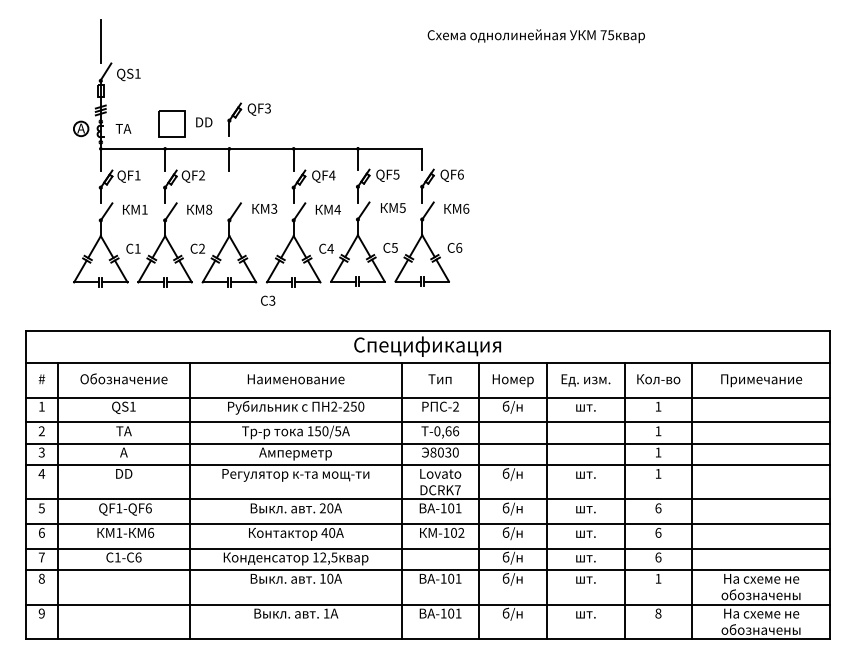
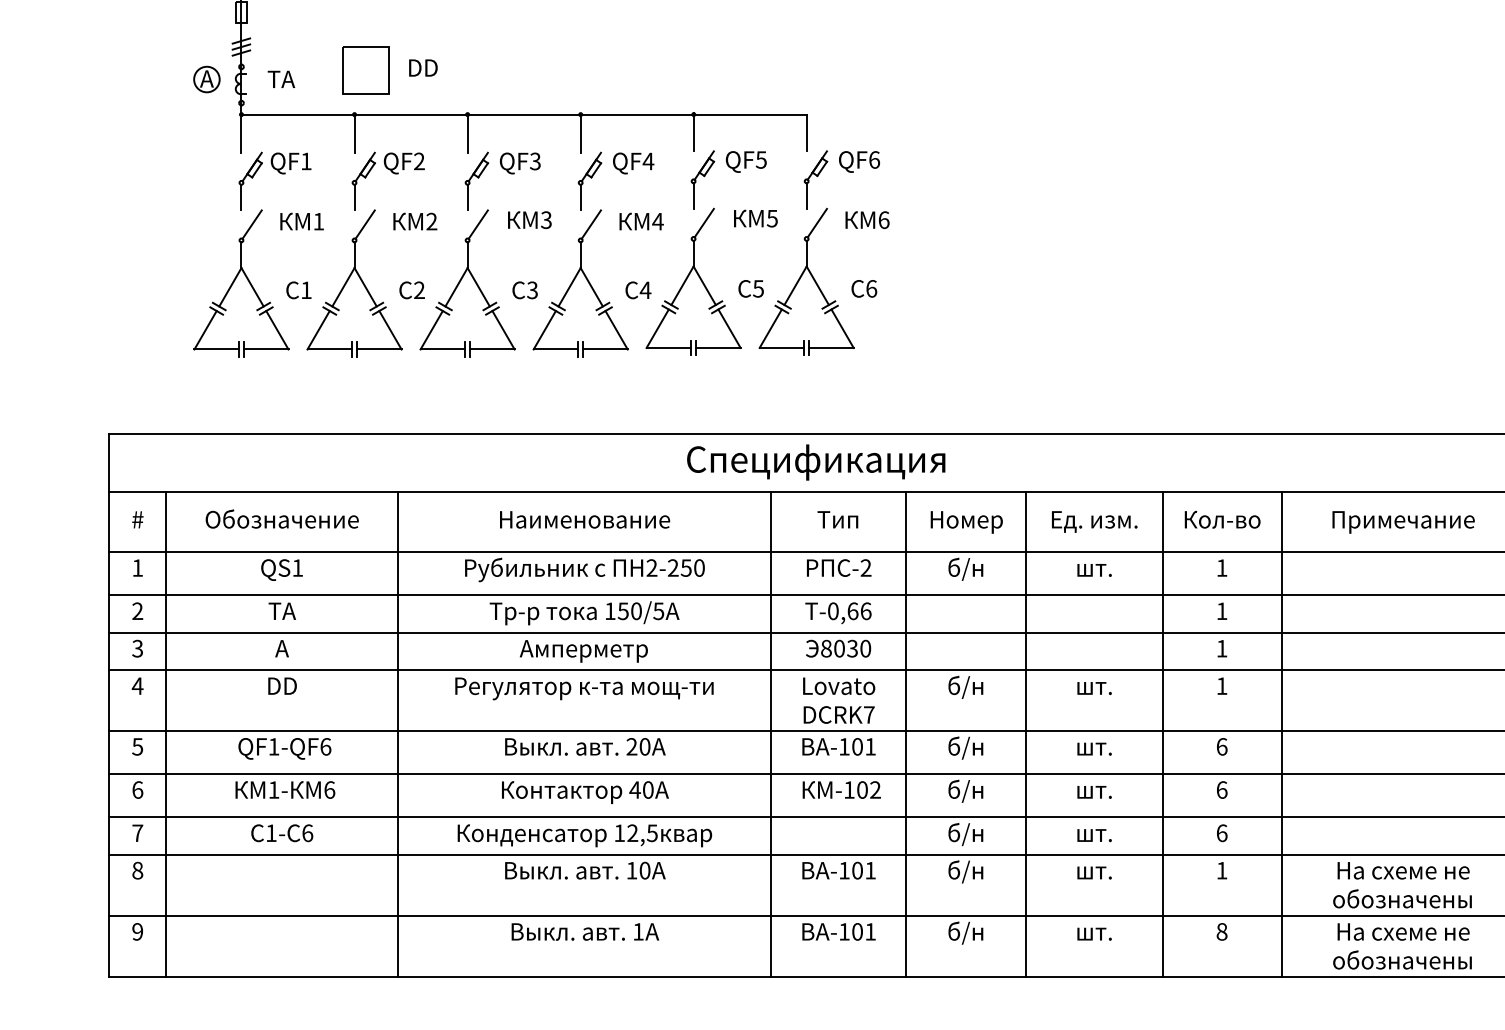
part: (248, 119) -> (501, 180), moved
text: (209, 209) -> (432, 221), 8 -> 2
text: (268, 300) -> (525, 289), moved

